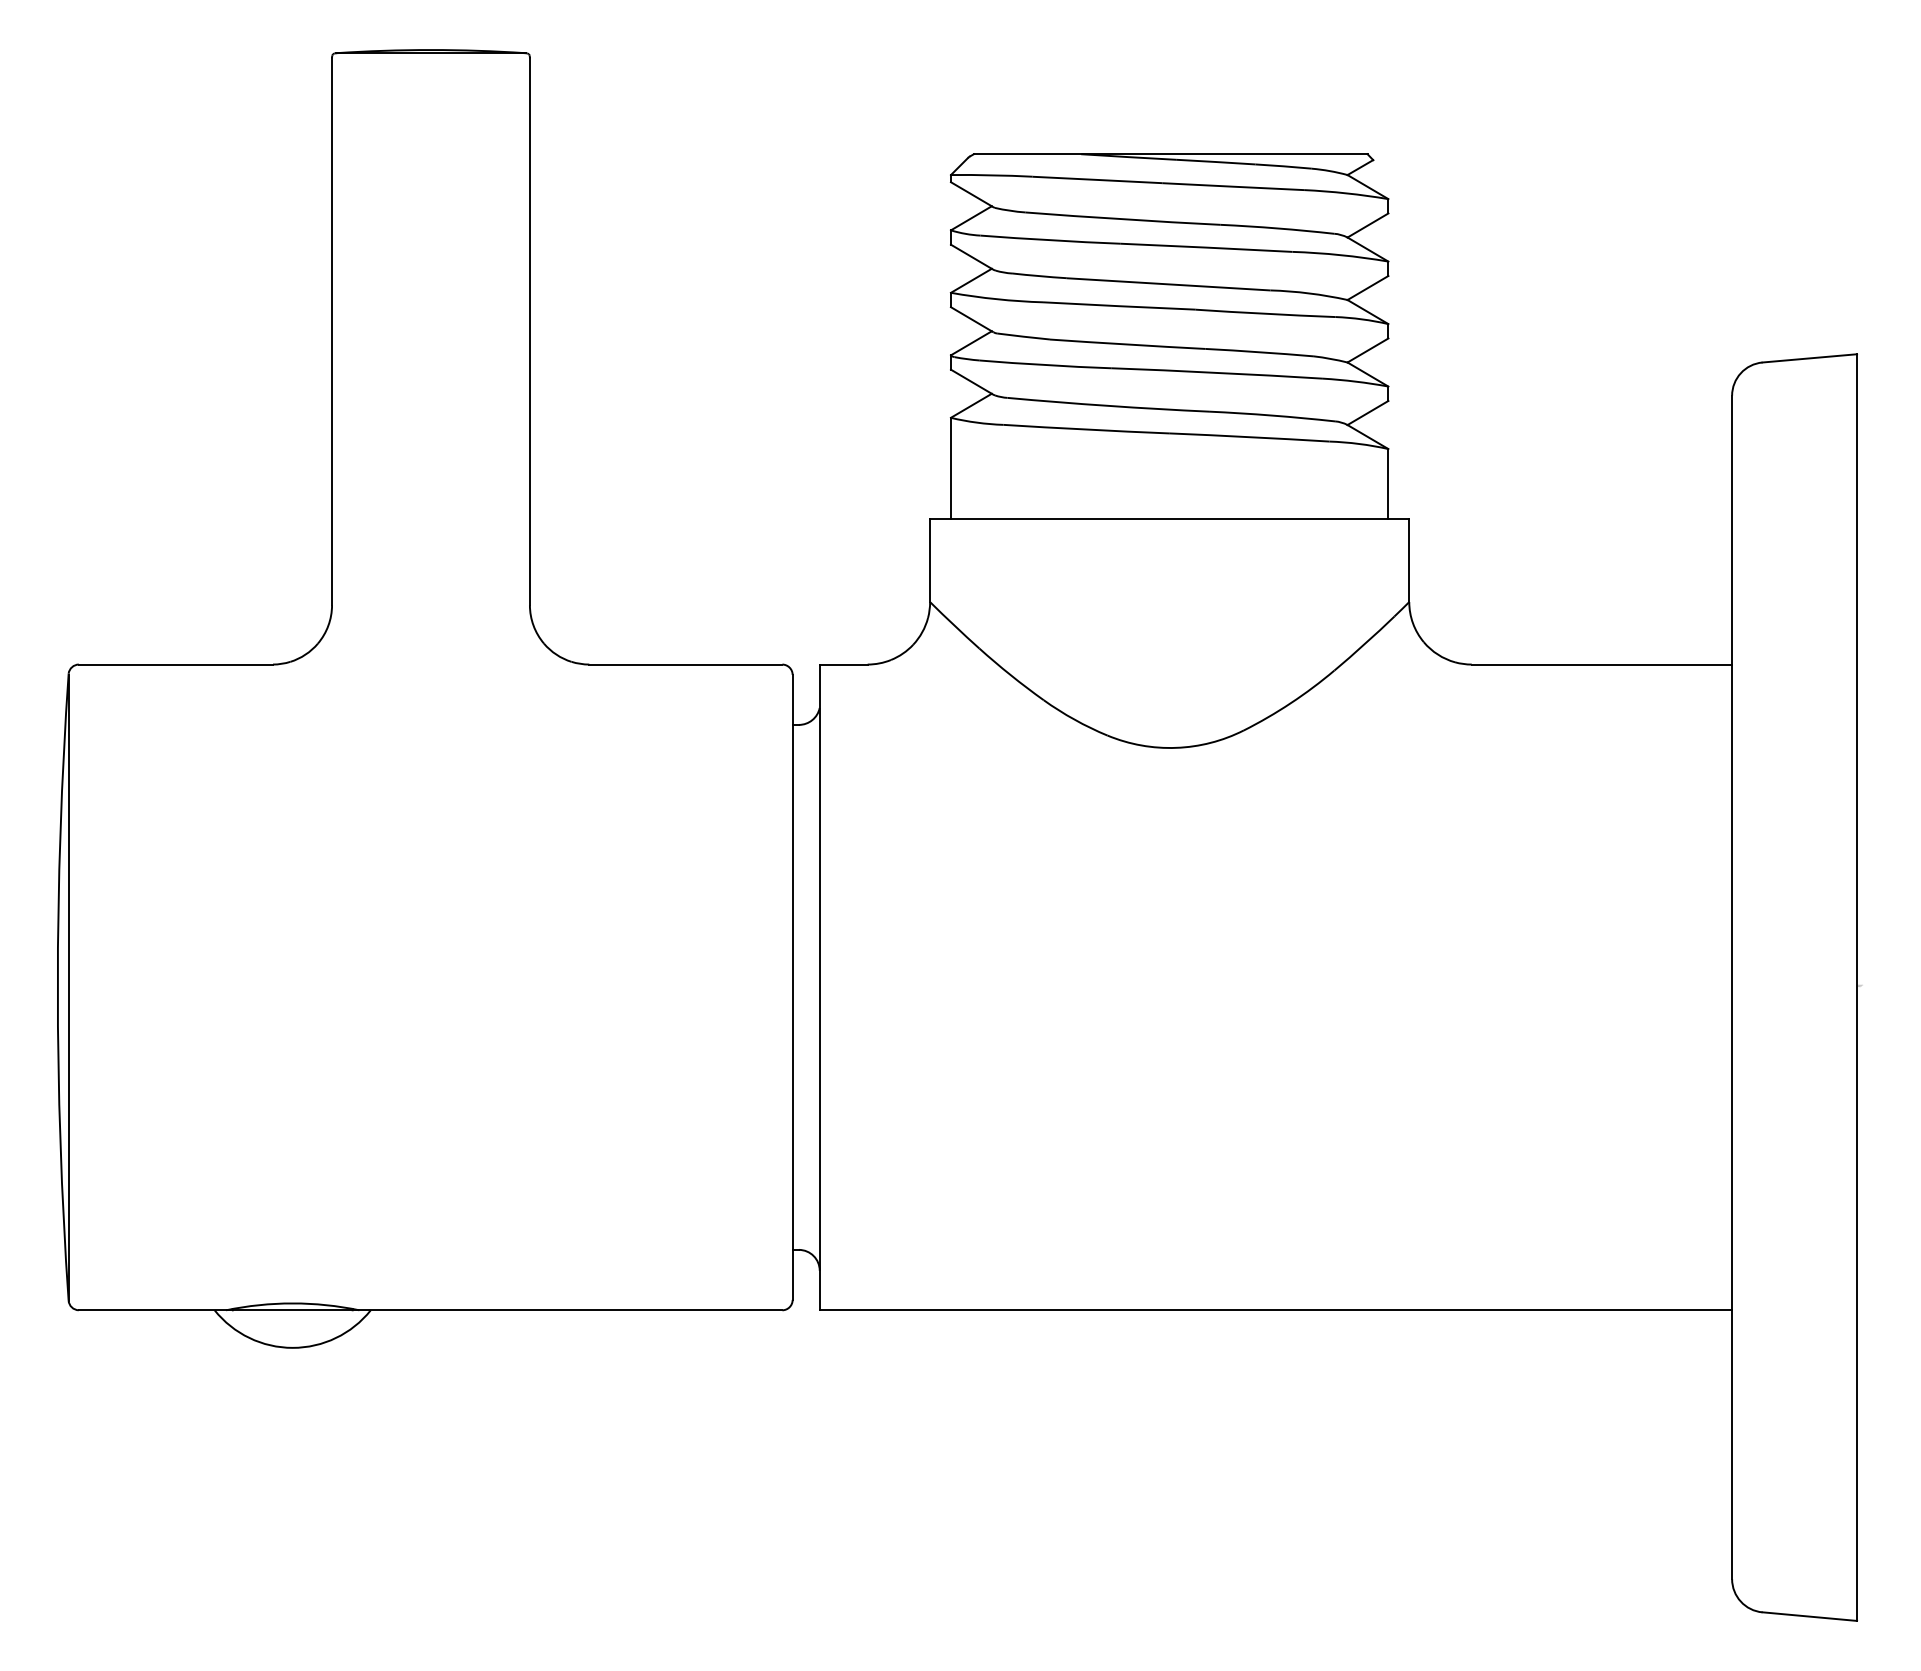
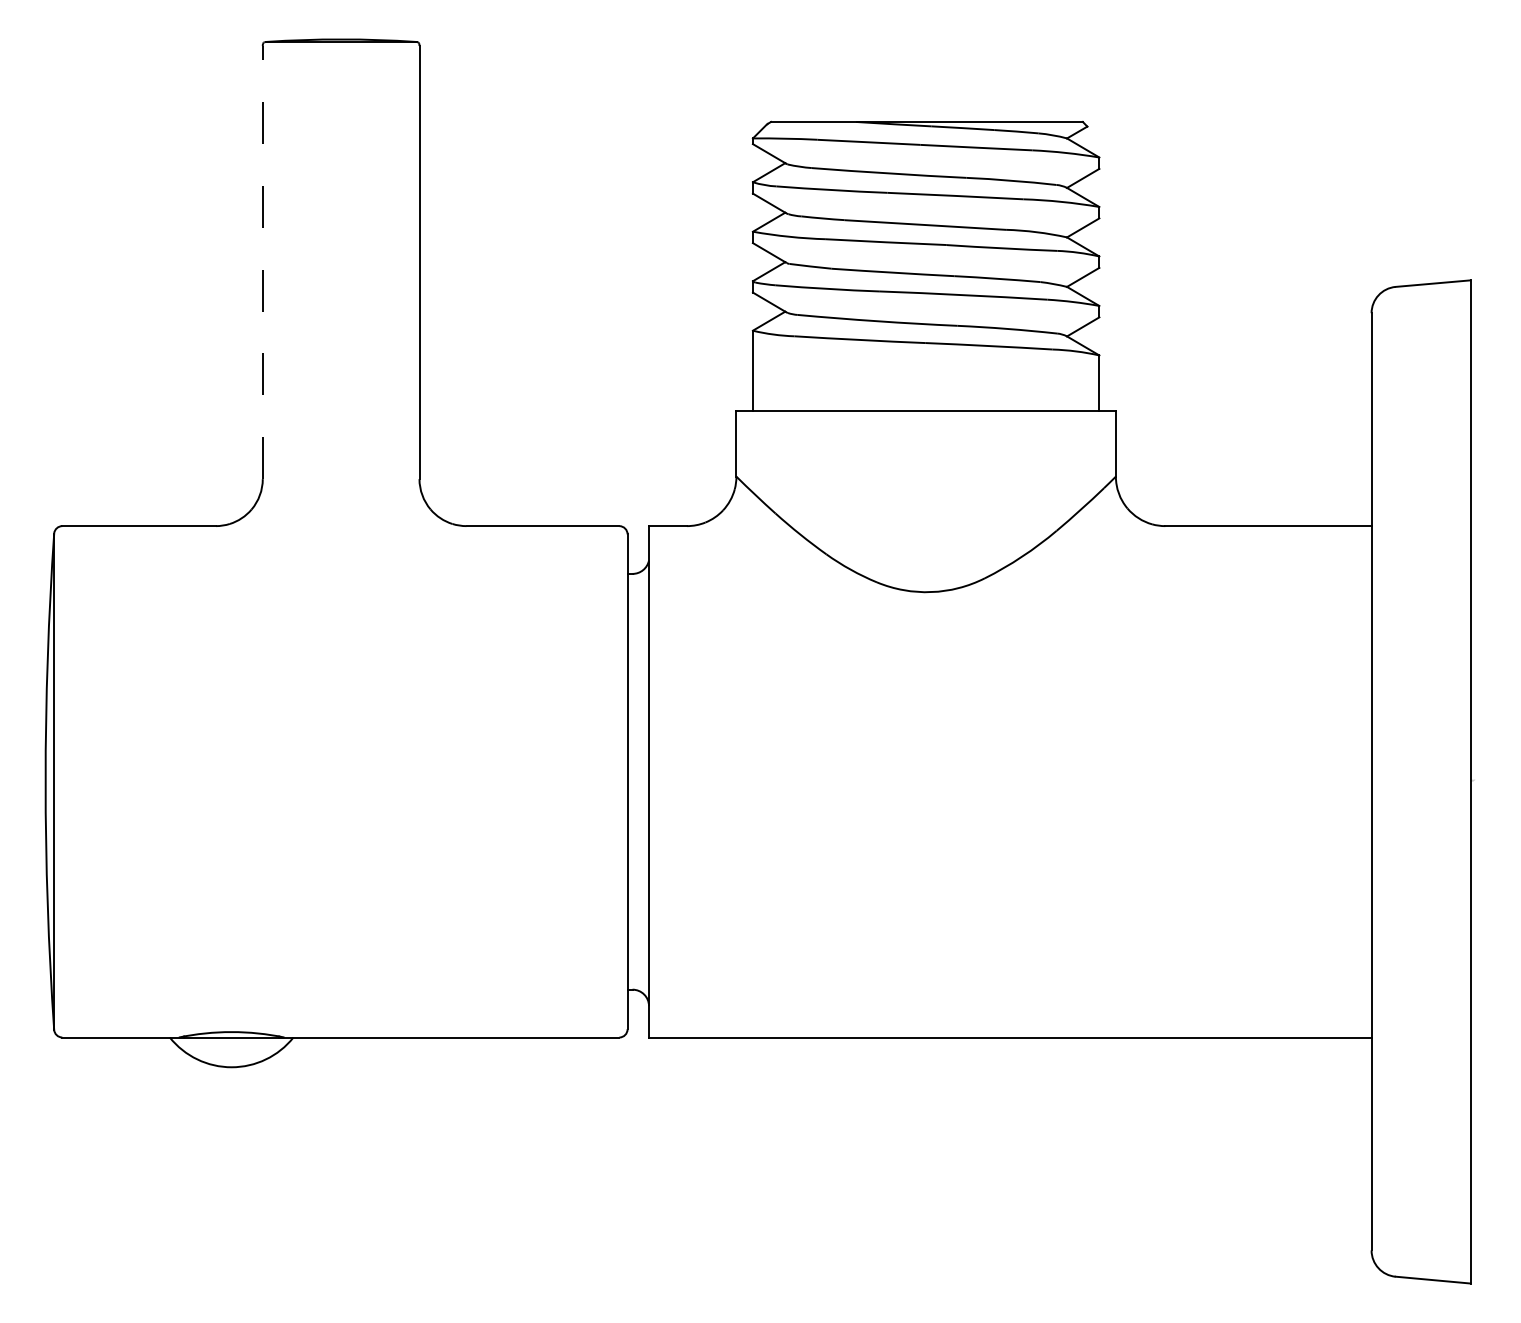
line: (331, 331) -> (262, 262), solid -> dashed

